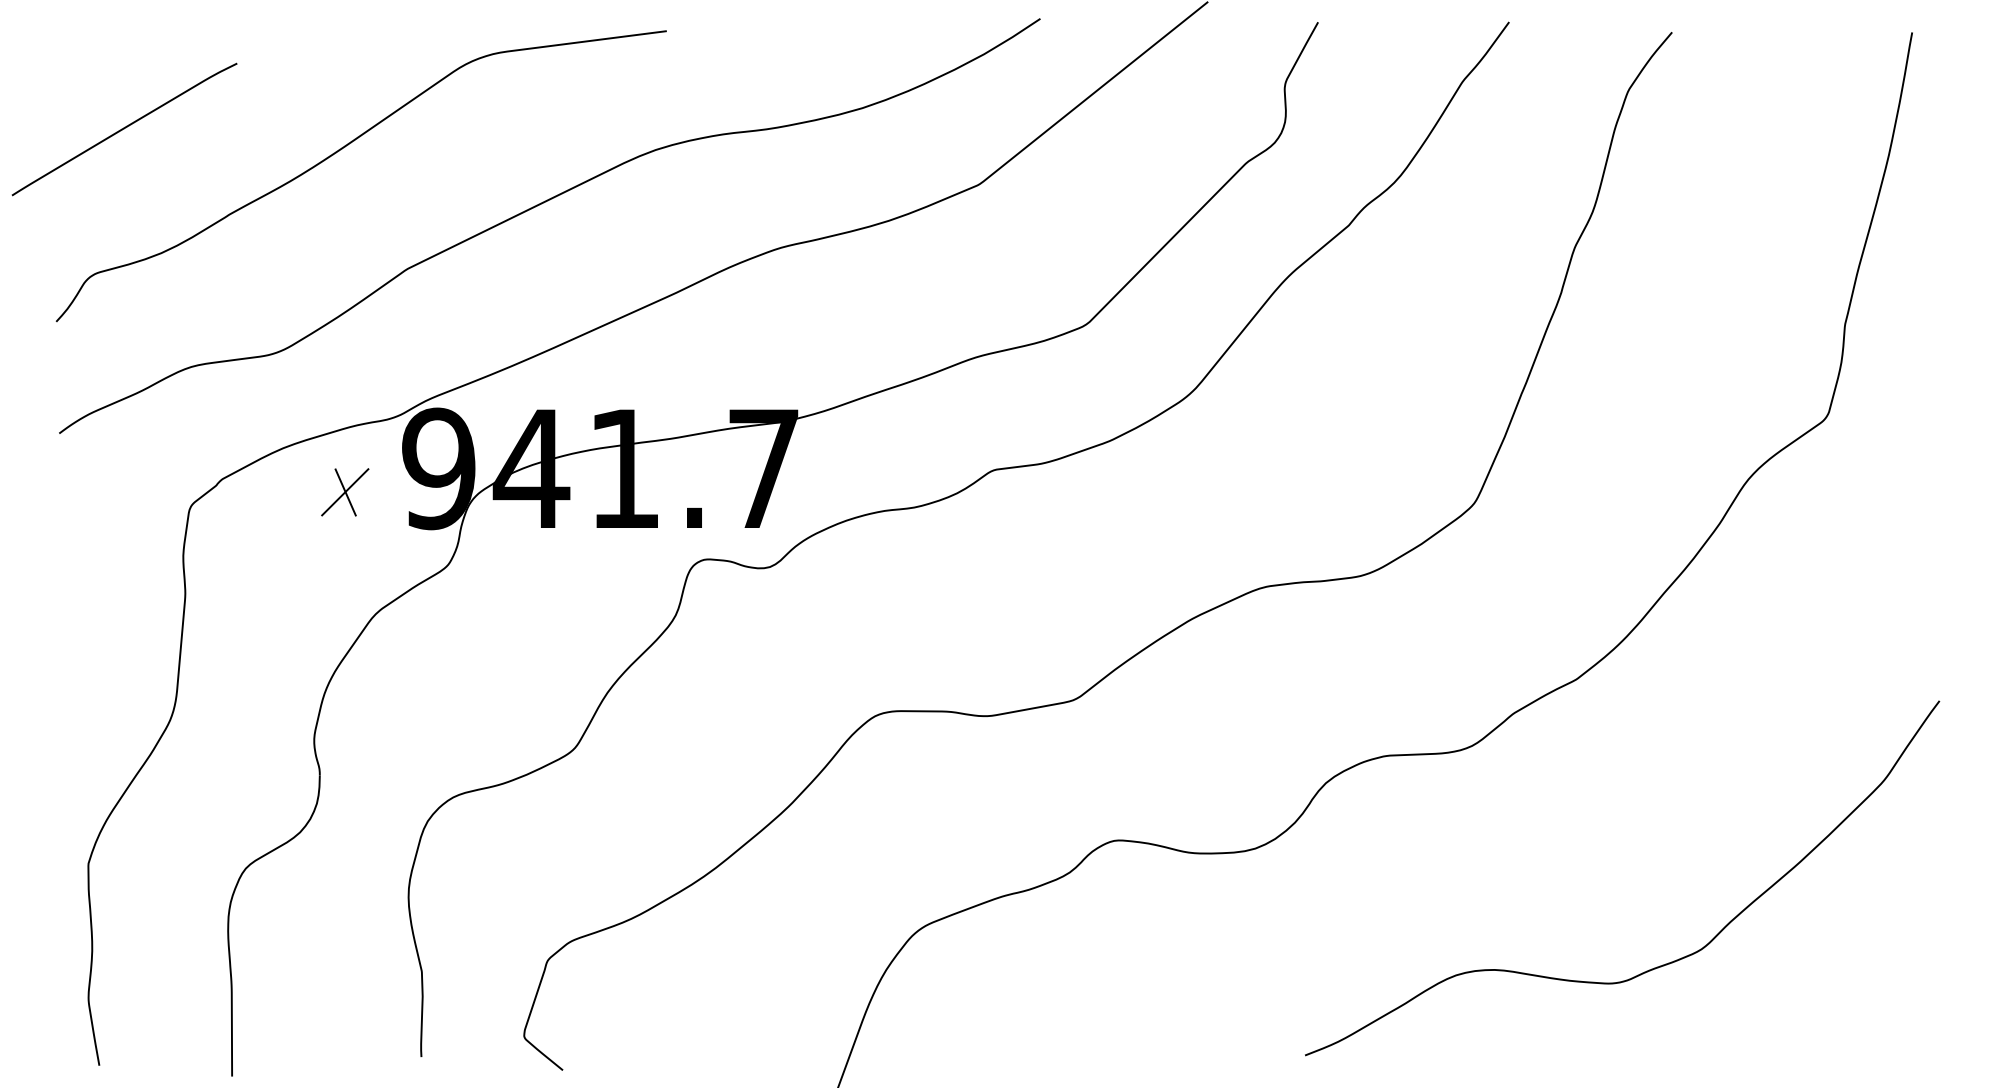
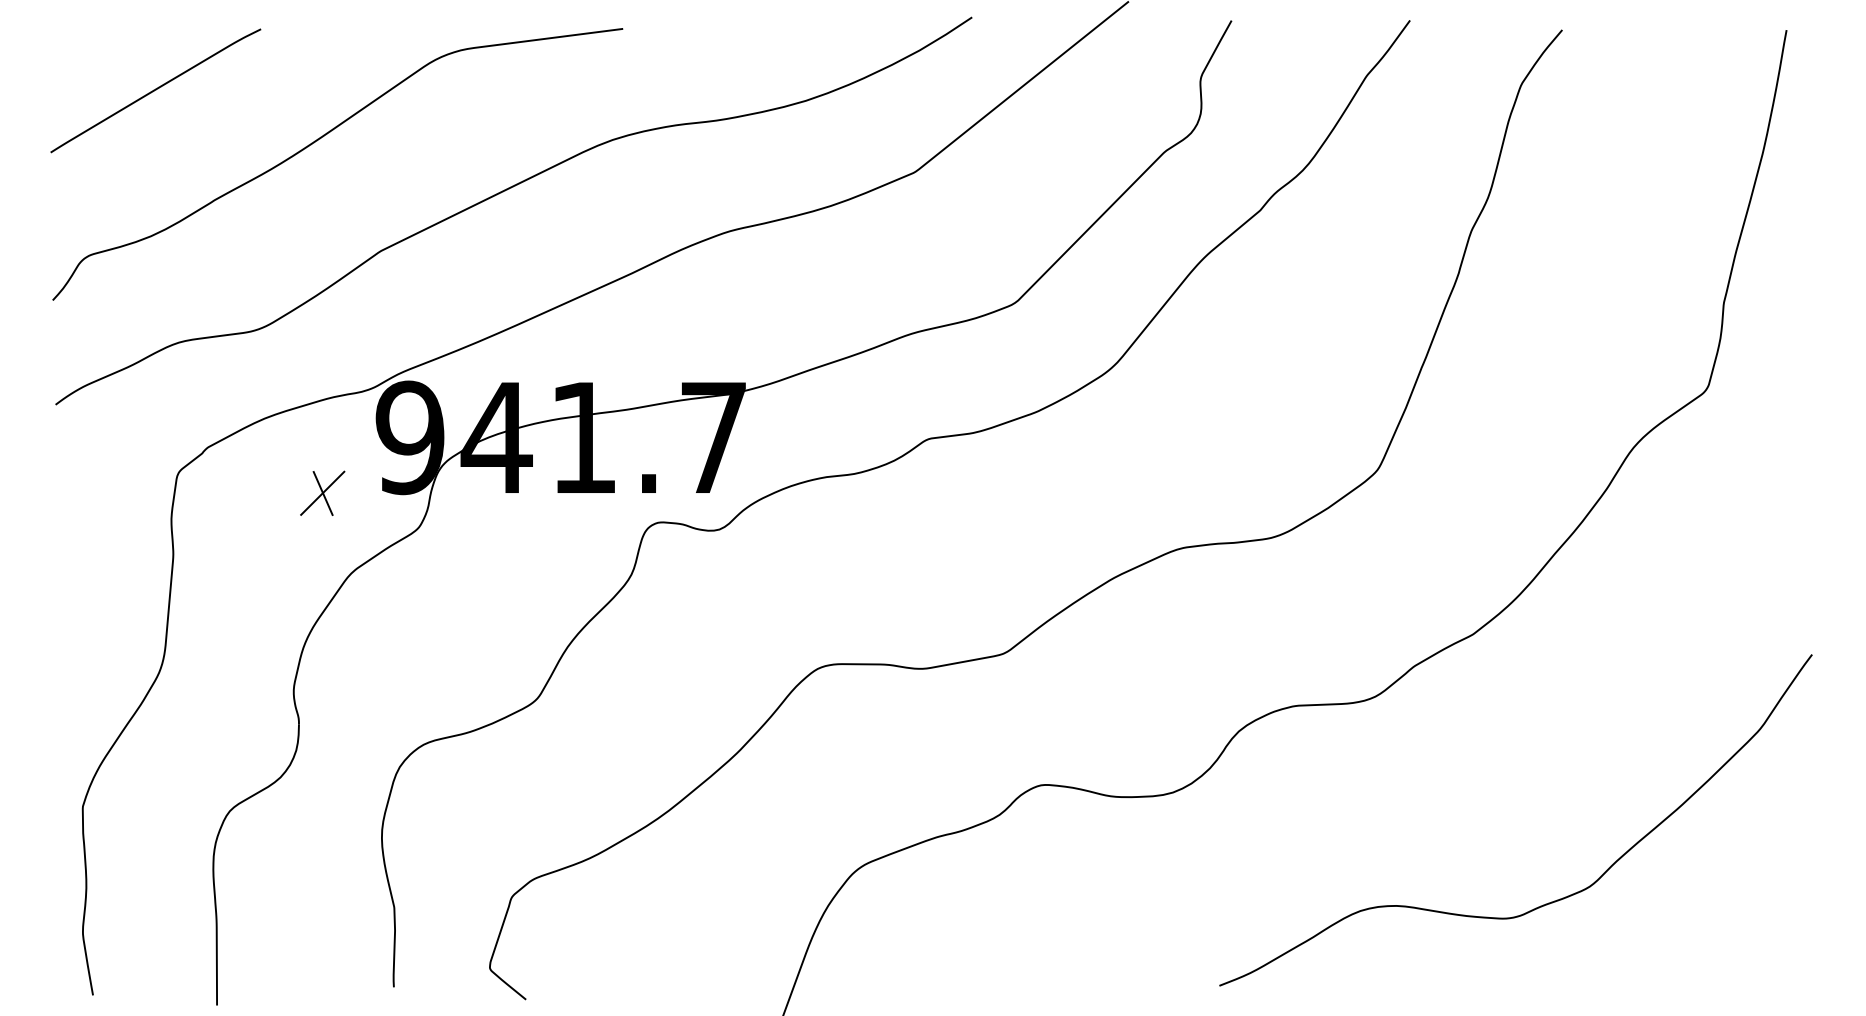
curve: (124, 129) -> (155, 90), moved
part: (345, 492) -> (322, 493), moved

